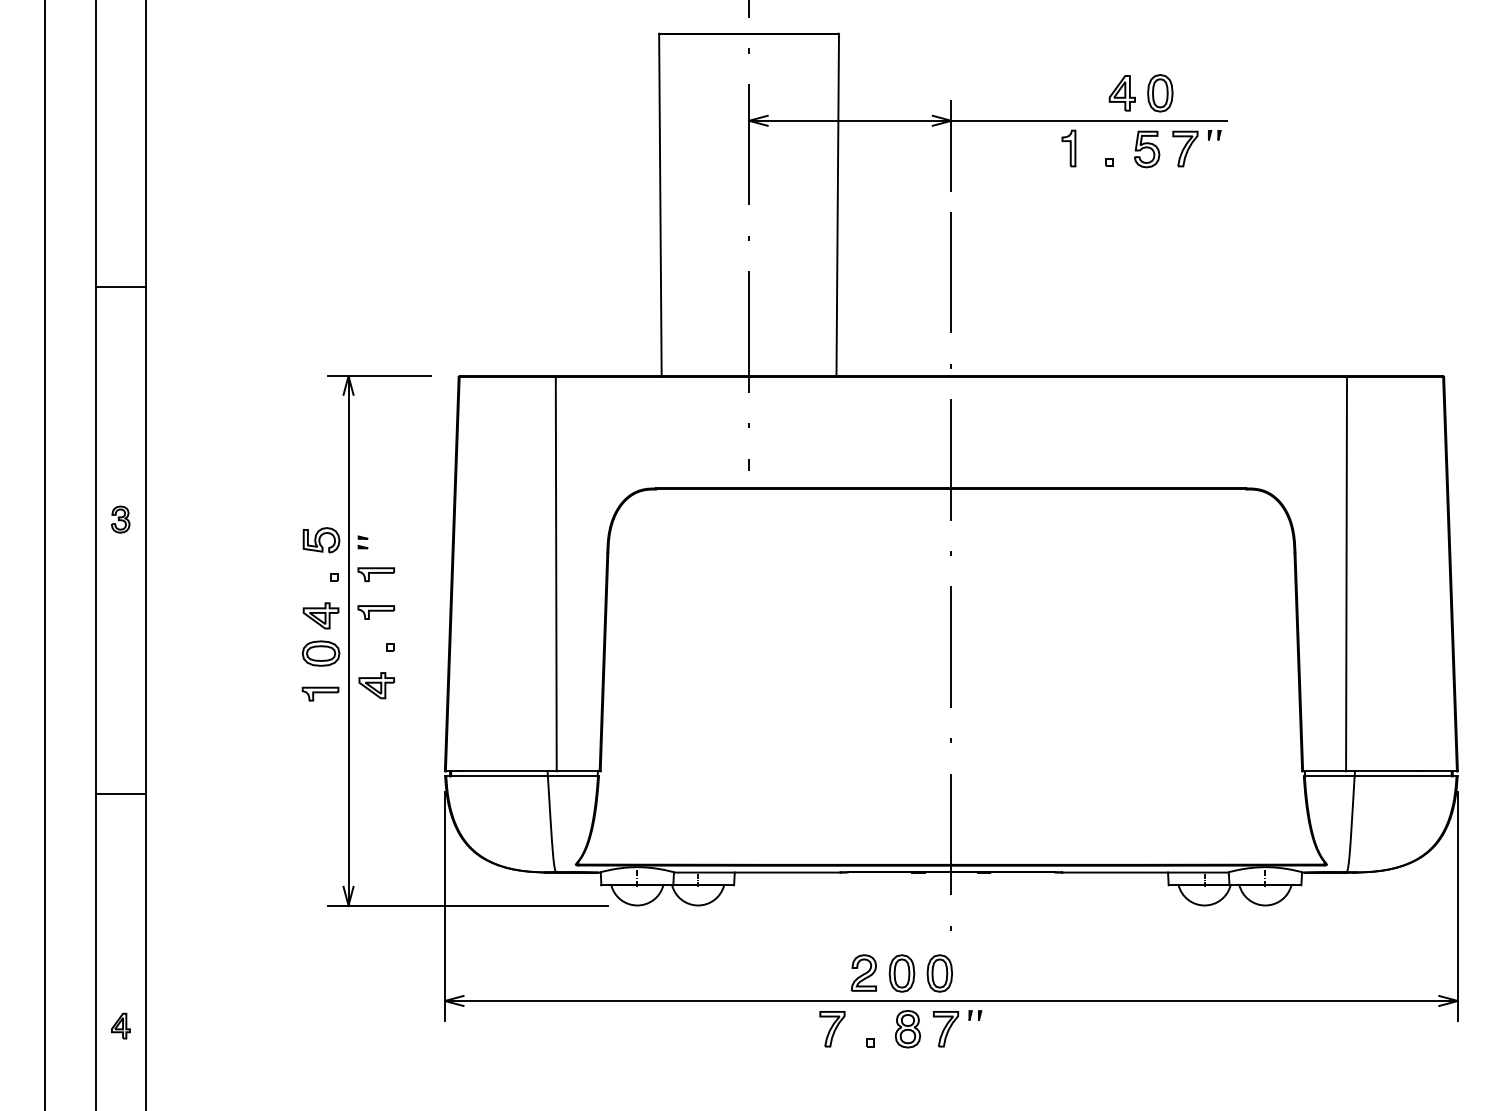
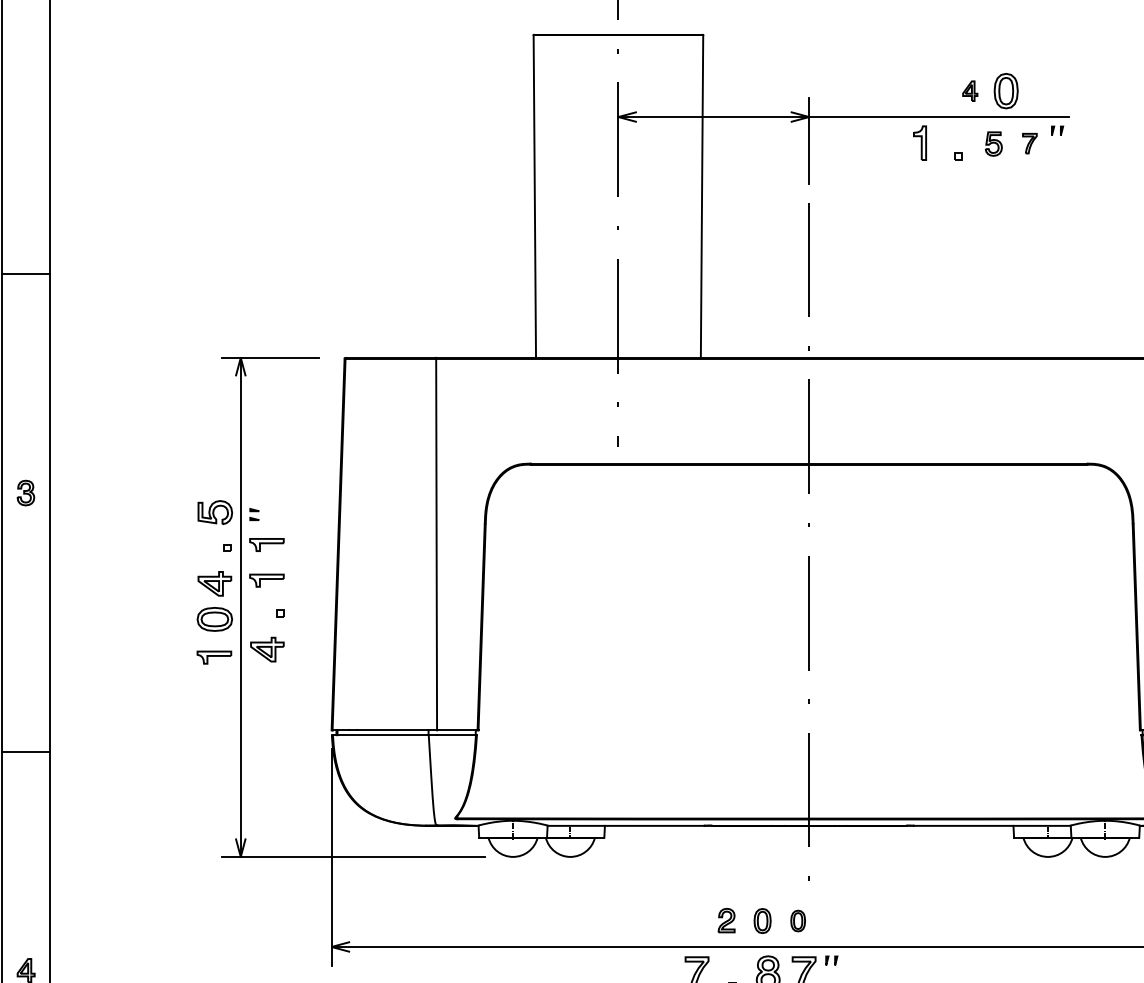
part: (1121, 93) -> (969, 91), size x0.6
part: (1185, 148) -> (1029, 143), size x0.6
part: (1147, 149) -> (994, 144), size x0.7
part: (863, 972) -> (726, 920), size x0.7
part: (901, 973) -> (762, 921), size x0.7
part: (939, 973) -> (797, 921), size x0.6

